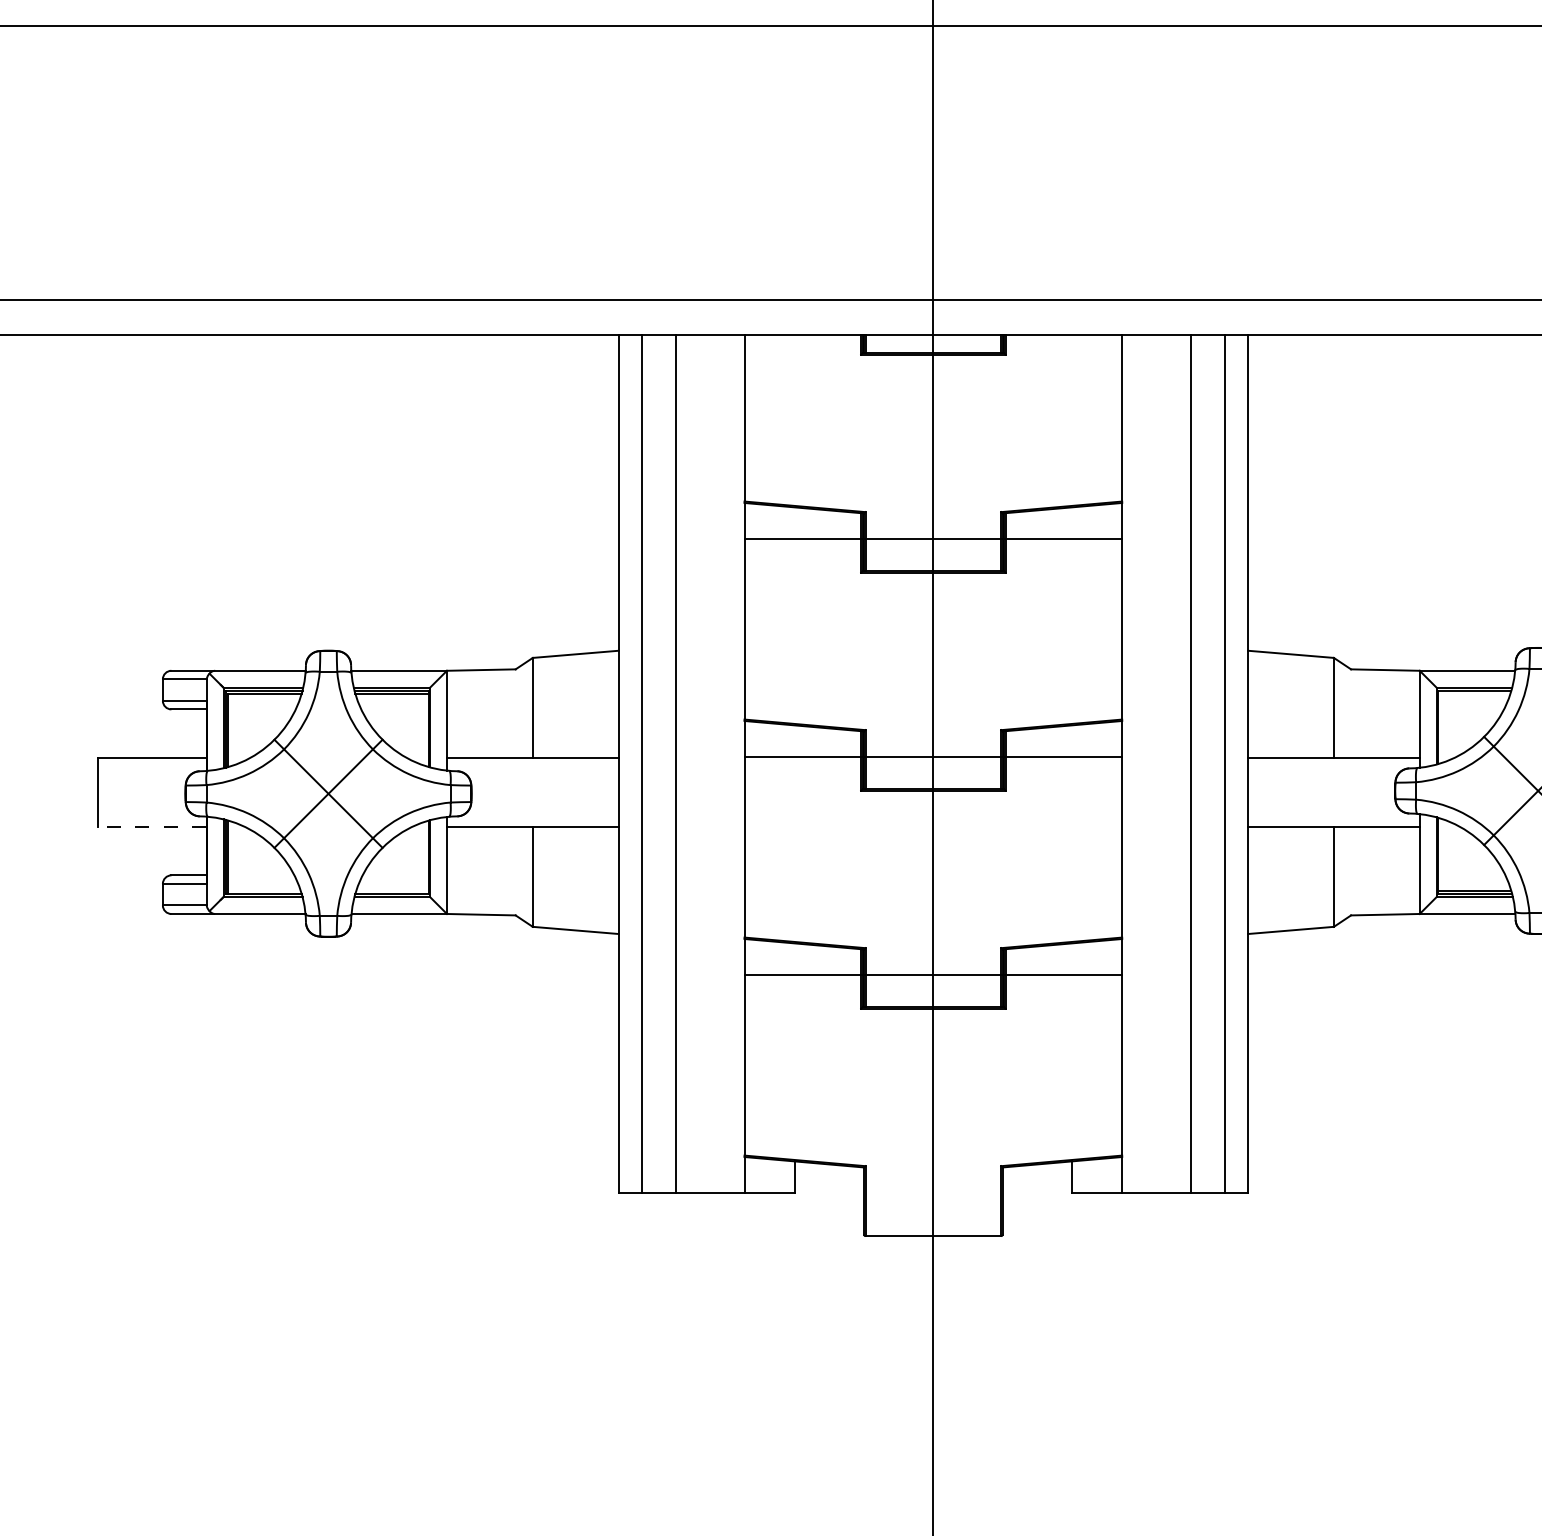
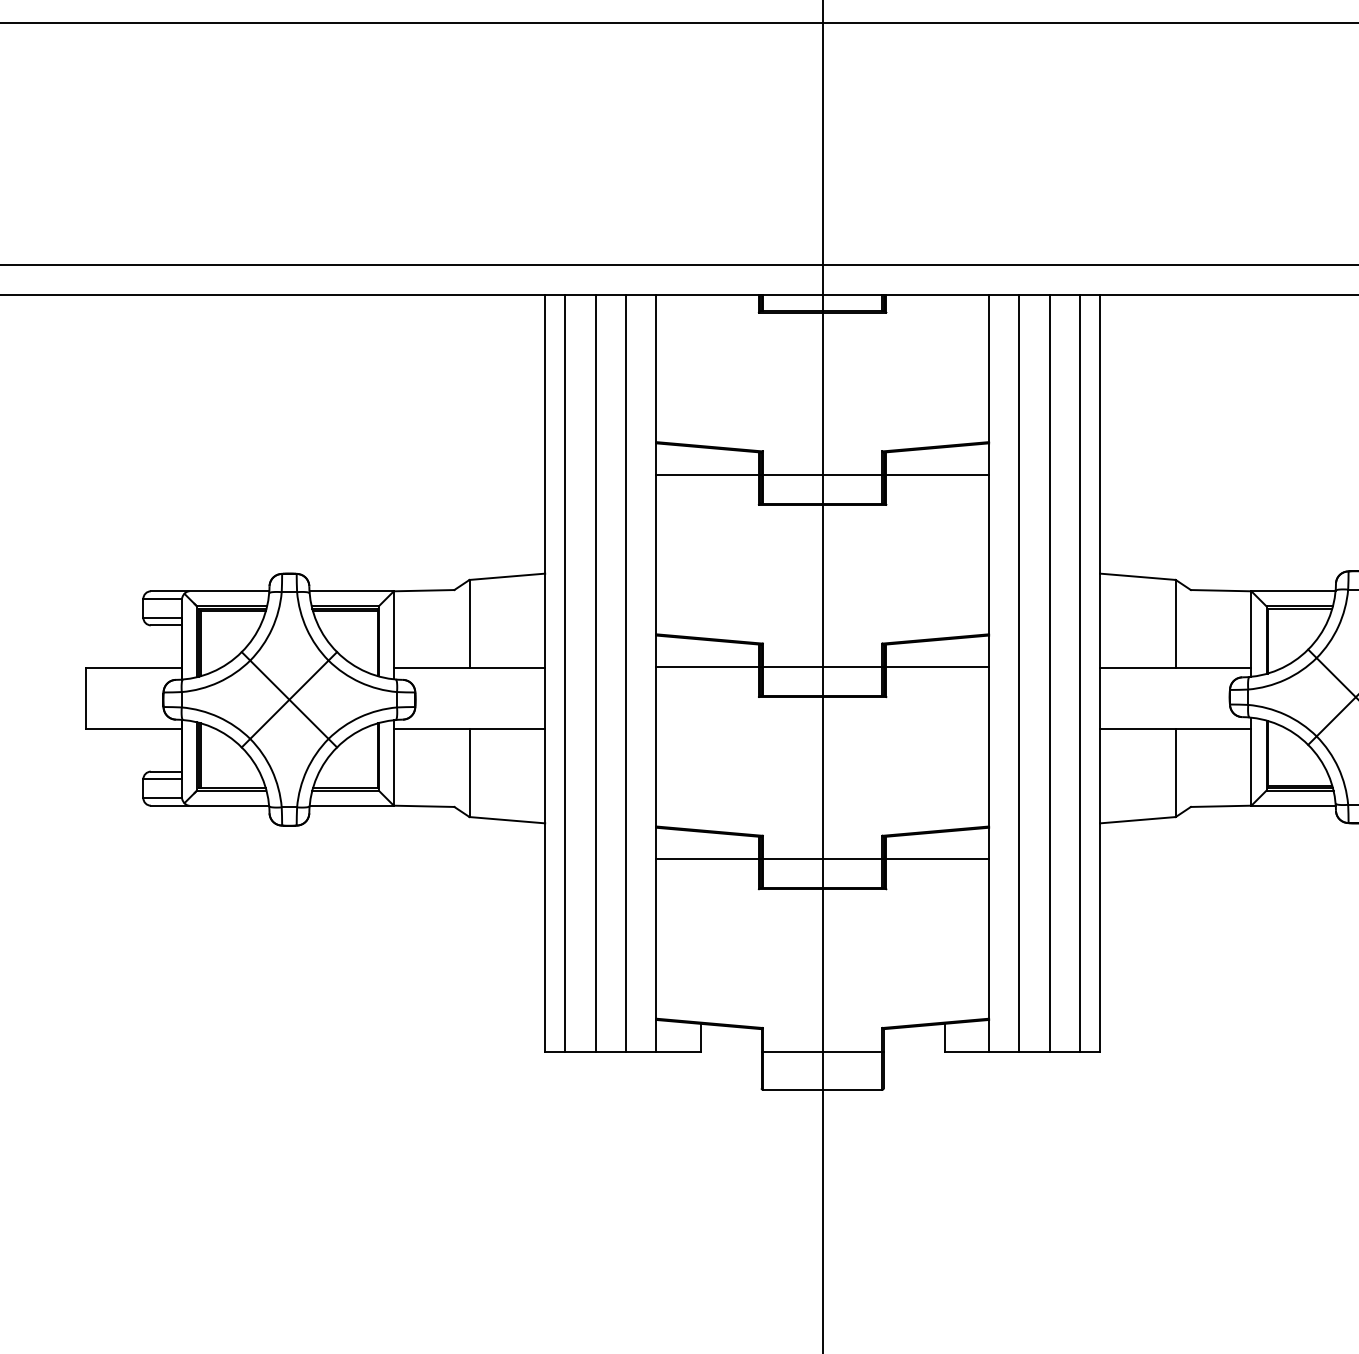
line: (710, 763) -> (626, 673), added
line: (1156, 763) -> (1019, 673), added
line: (151, 826) -> (133, 728), dashed -> solid
line: (933, 1192) -> (822, 1051), added

